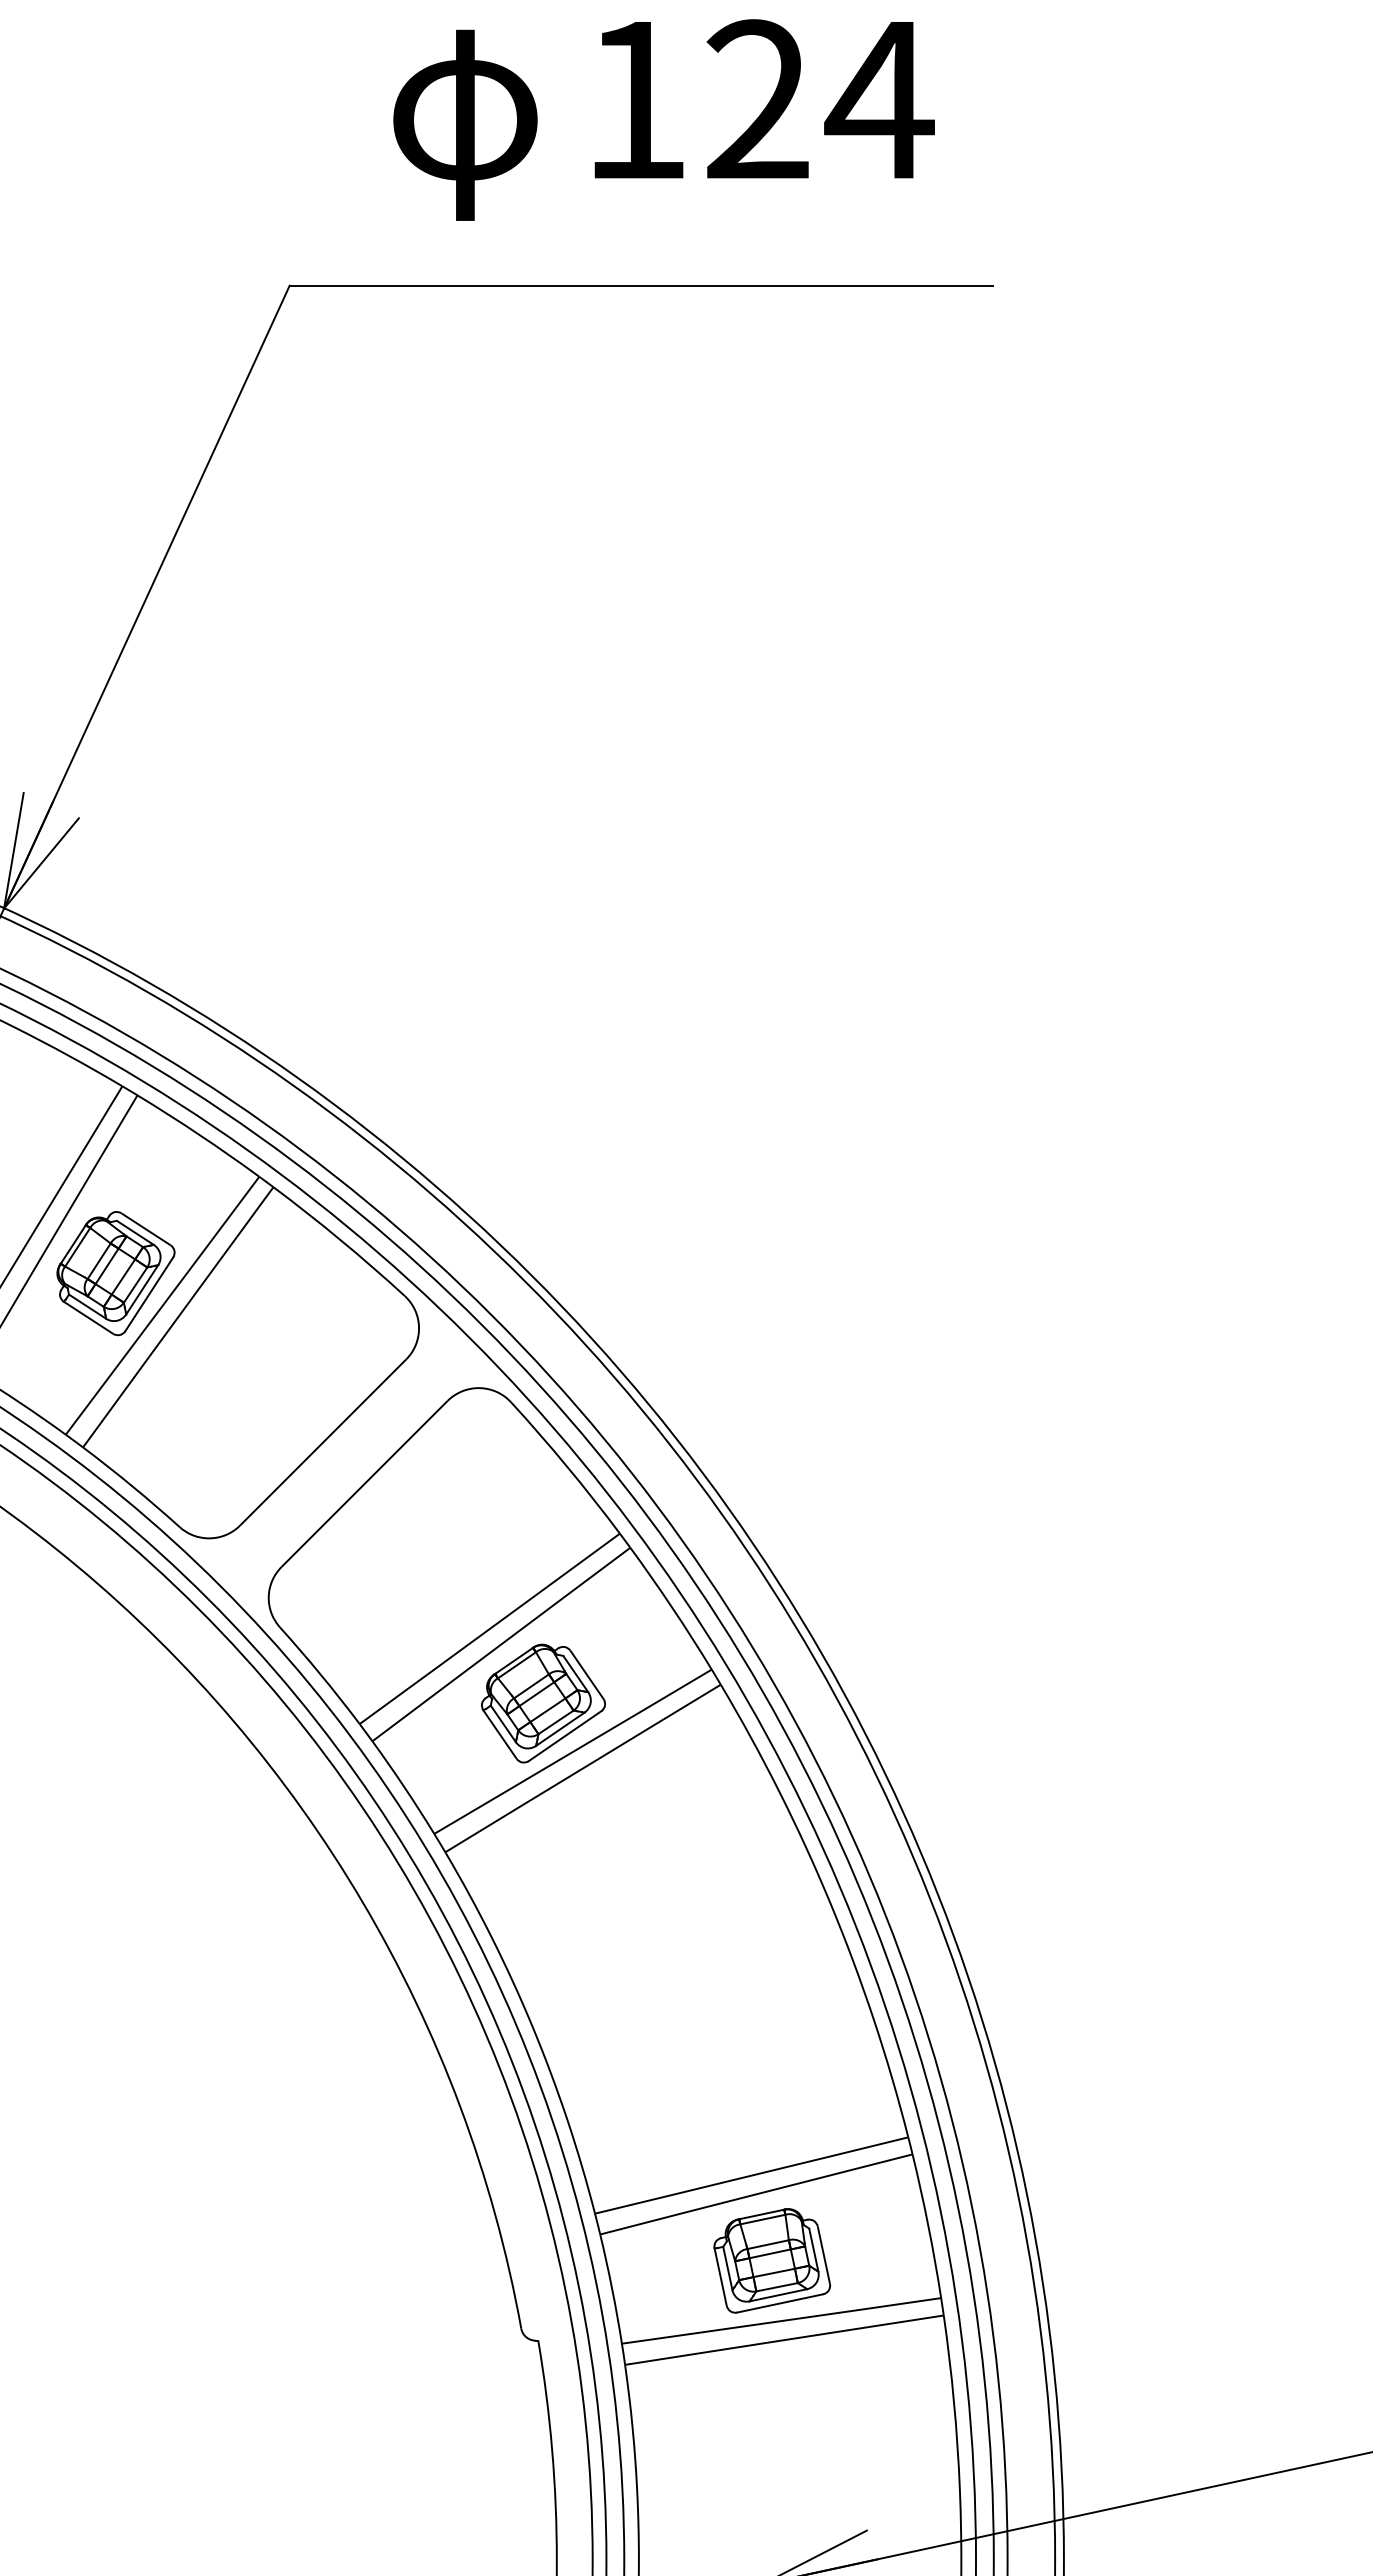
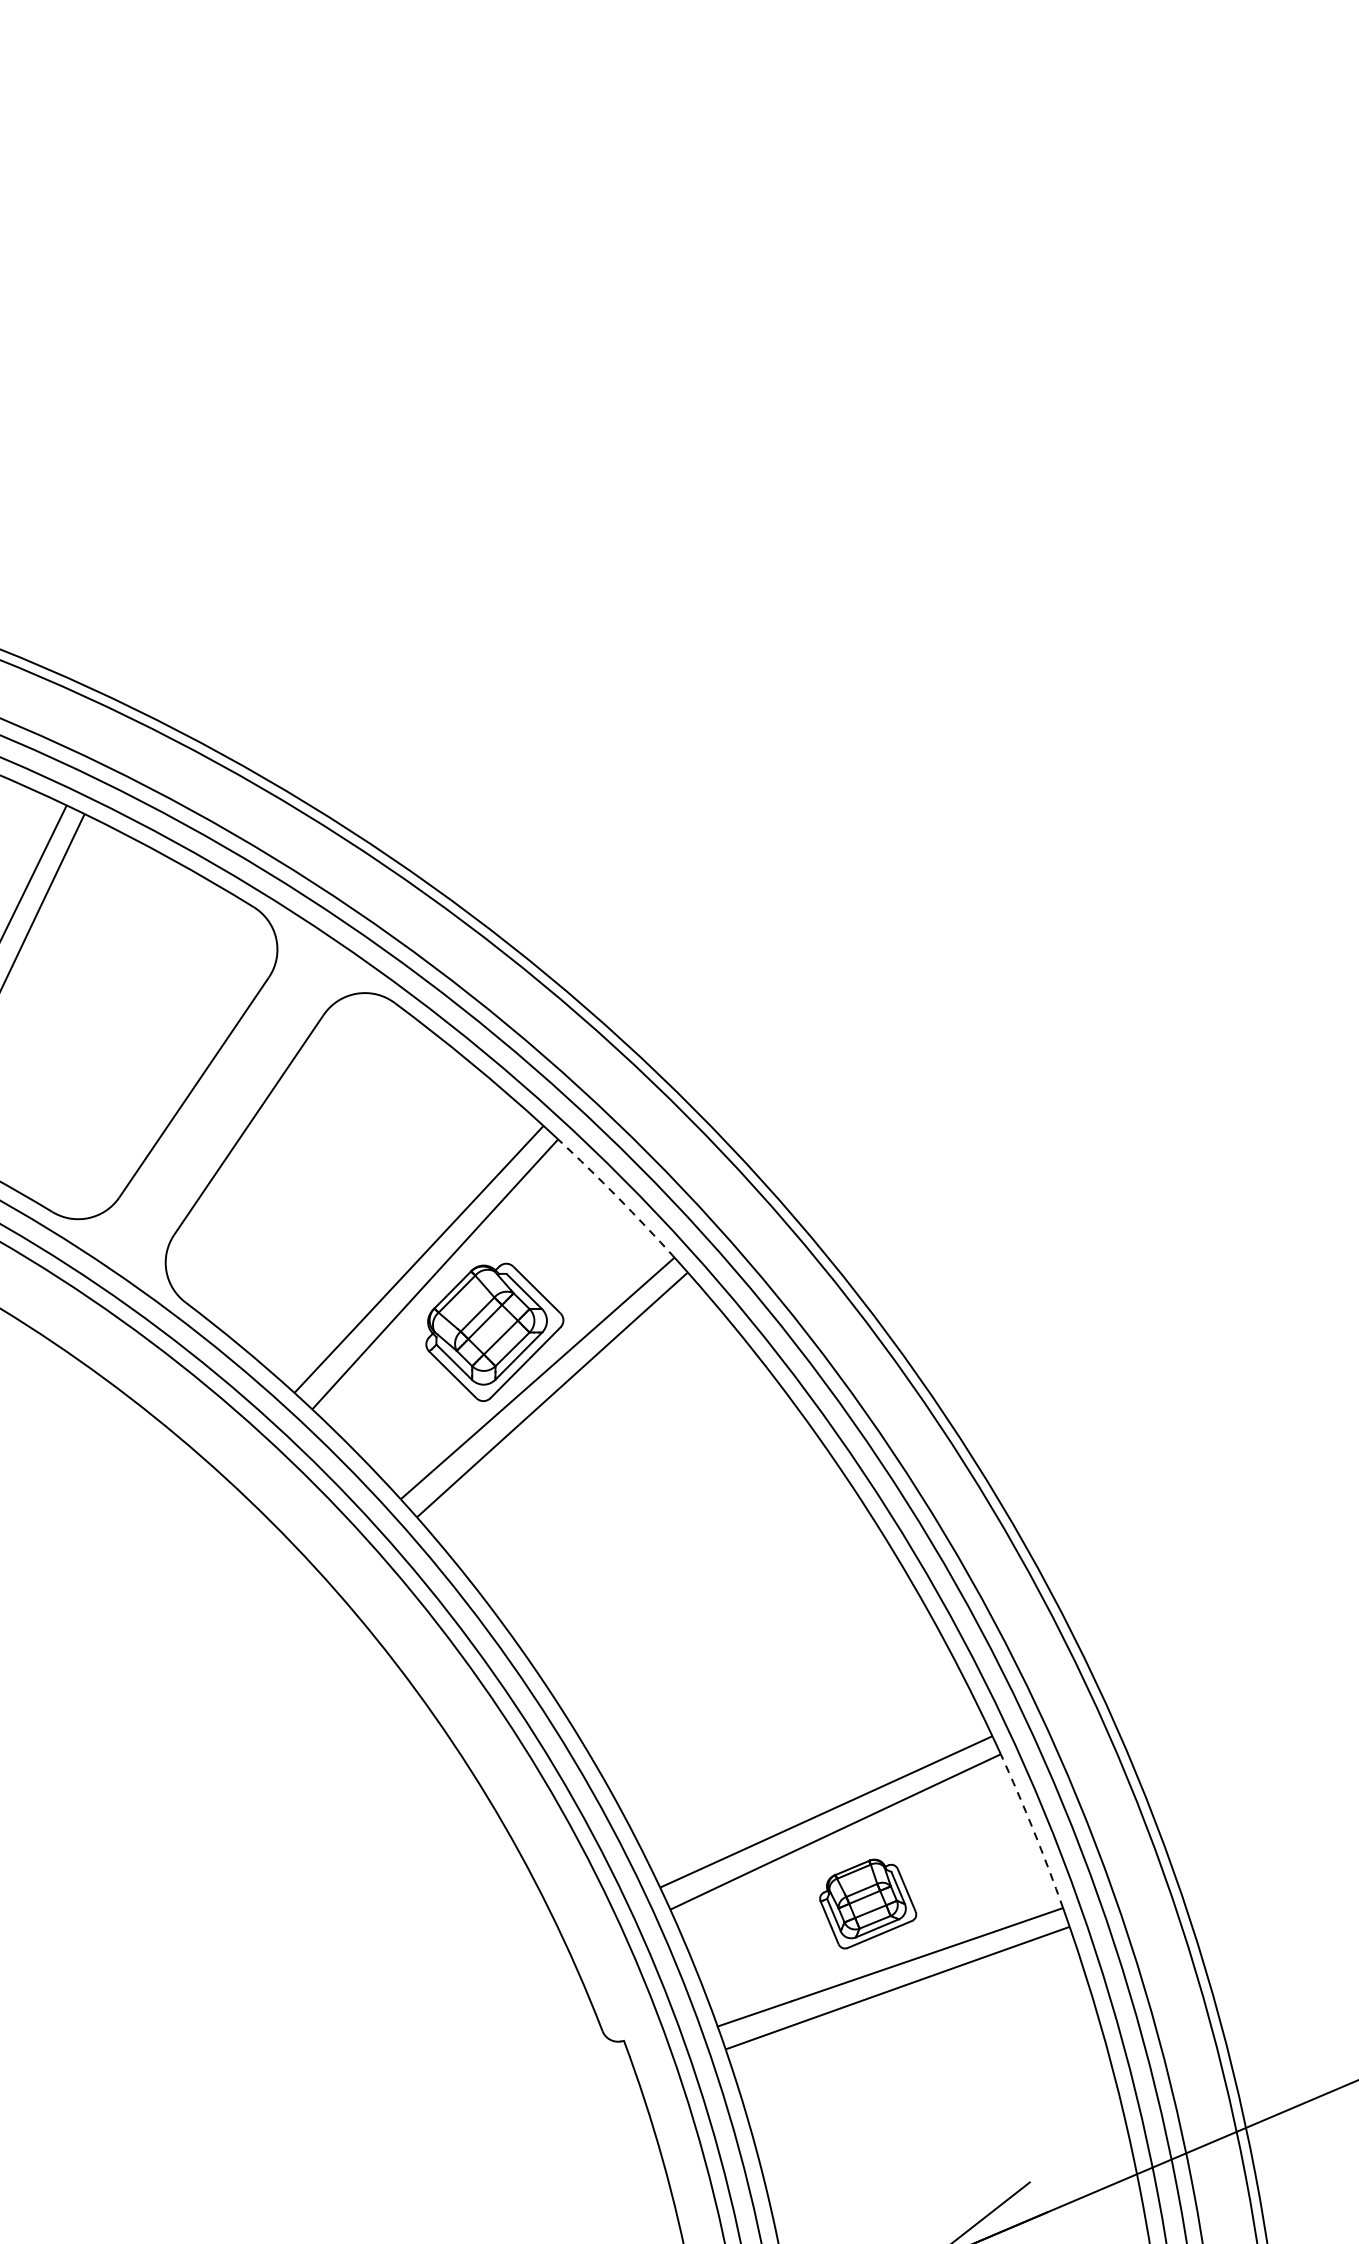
arc: (672, 1607) -> (617, 1196), solid -> dashed
arc: (928, 2225) -> (1033, 1829), solid -> dashed
part: (772, 2260) -> (867, 1902), size x0.7

